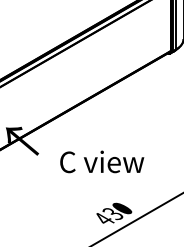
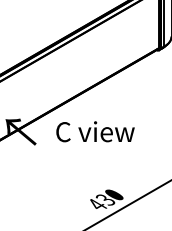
text: (102, 161) -> (95, 131), moved

